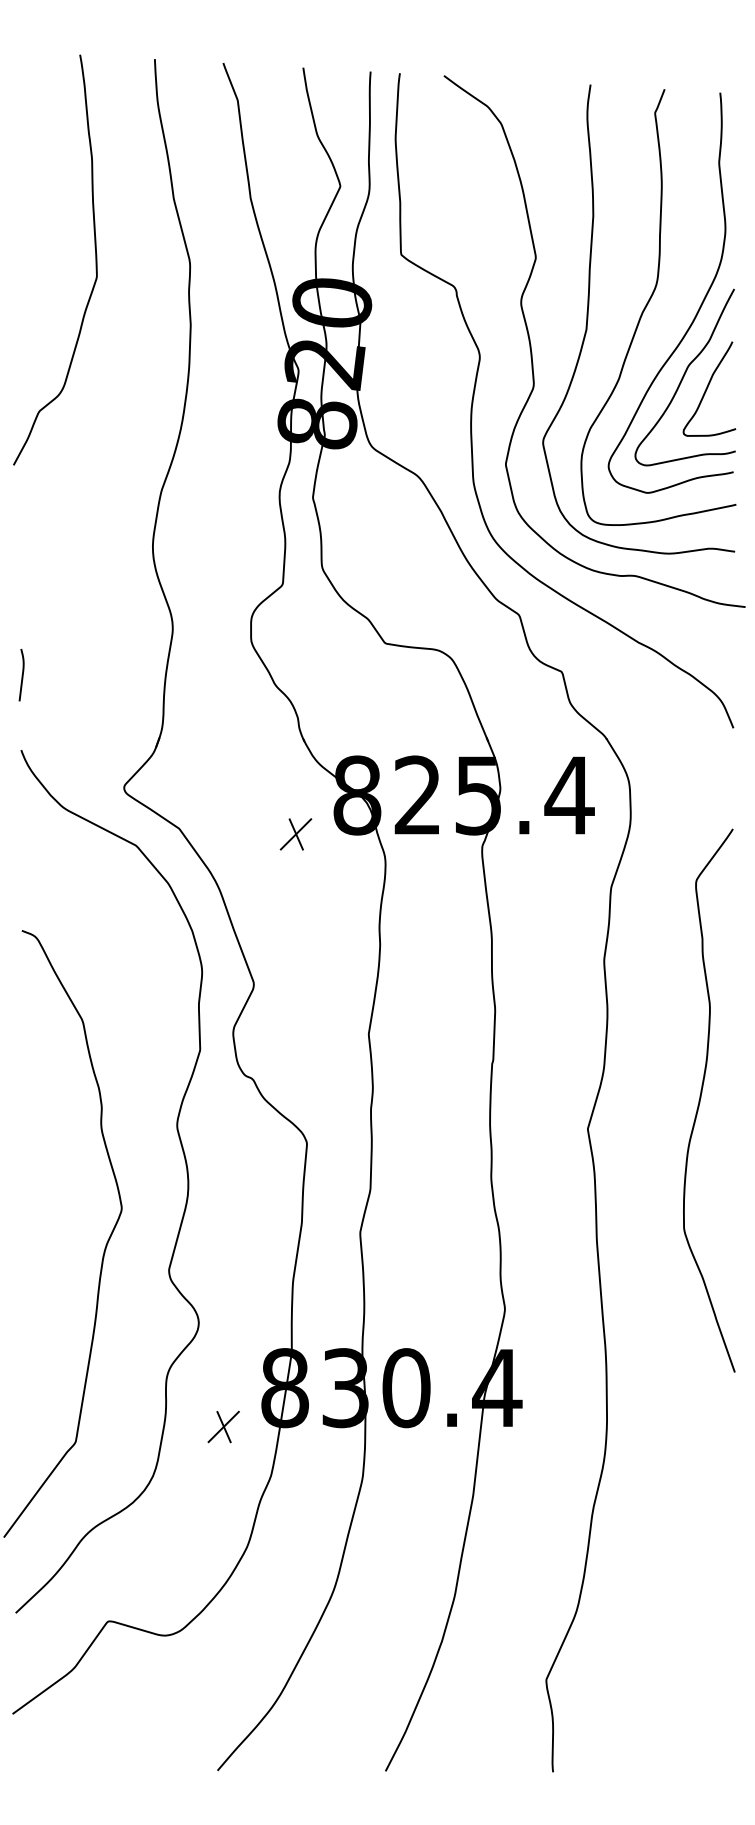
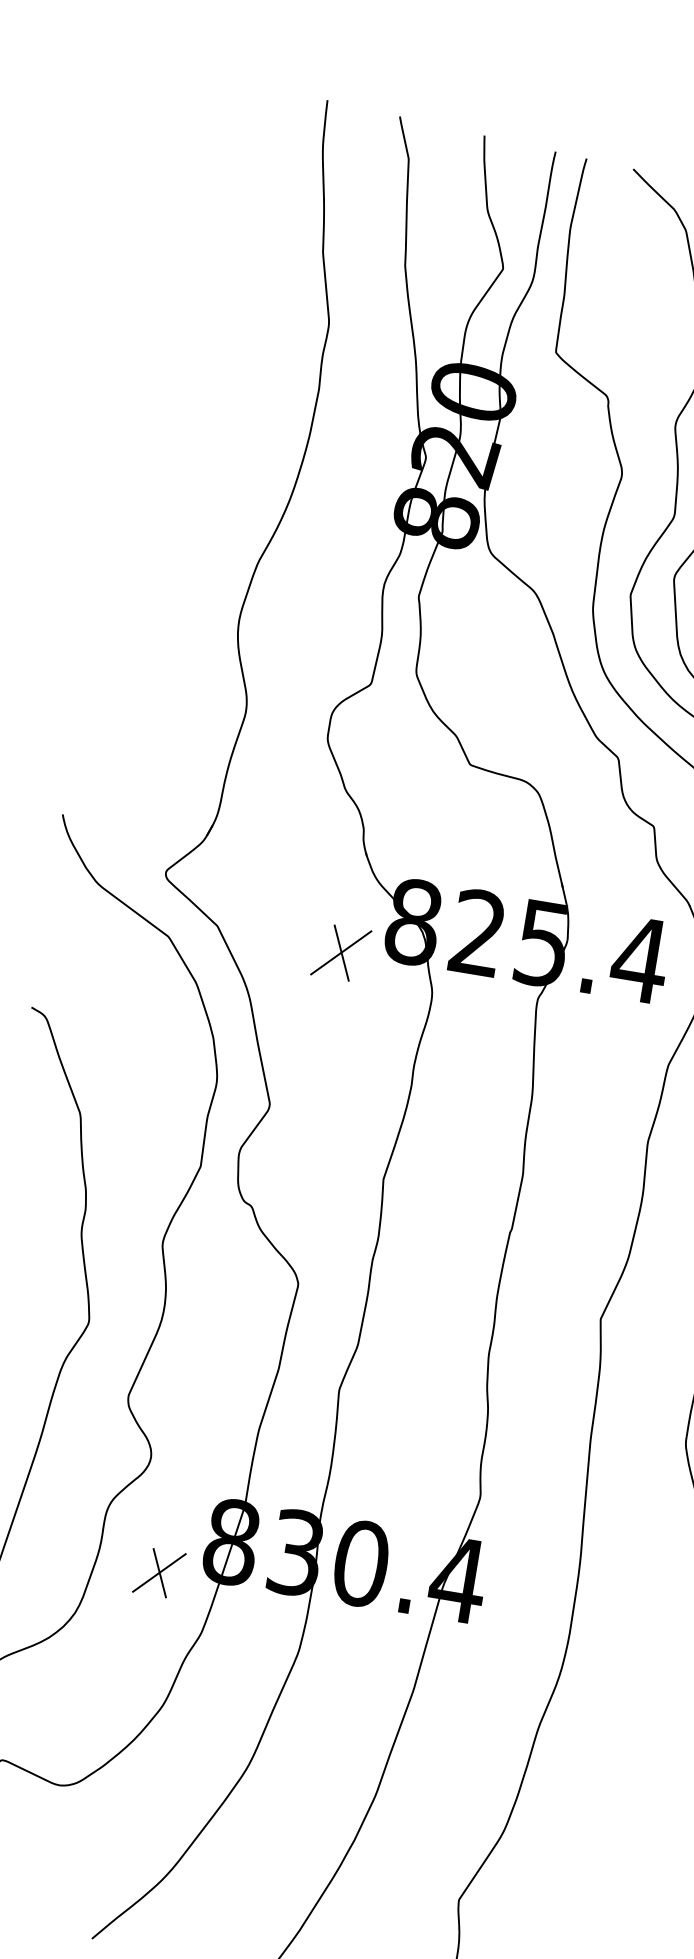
curve: (95, 259) -> (228, 303), removed
curve: (21, 675) -> (76, 734), removed
part: (295, 834) -> (340, 952), size x1.6
part: (223, 1426) -> (159, 1572), size x1.4

